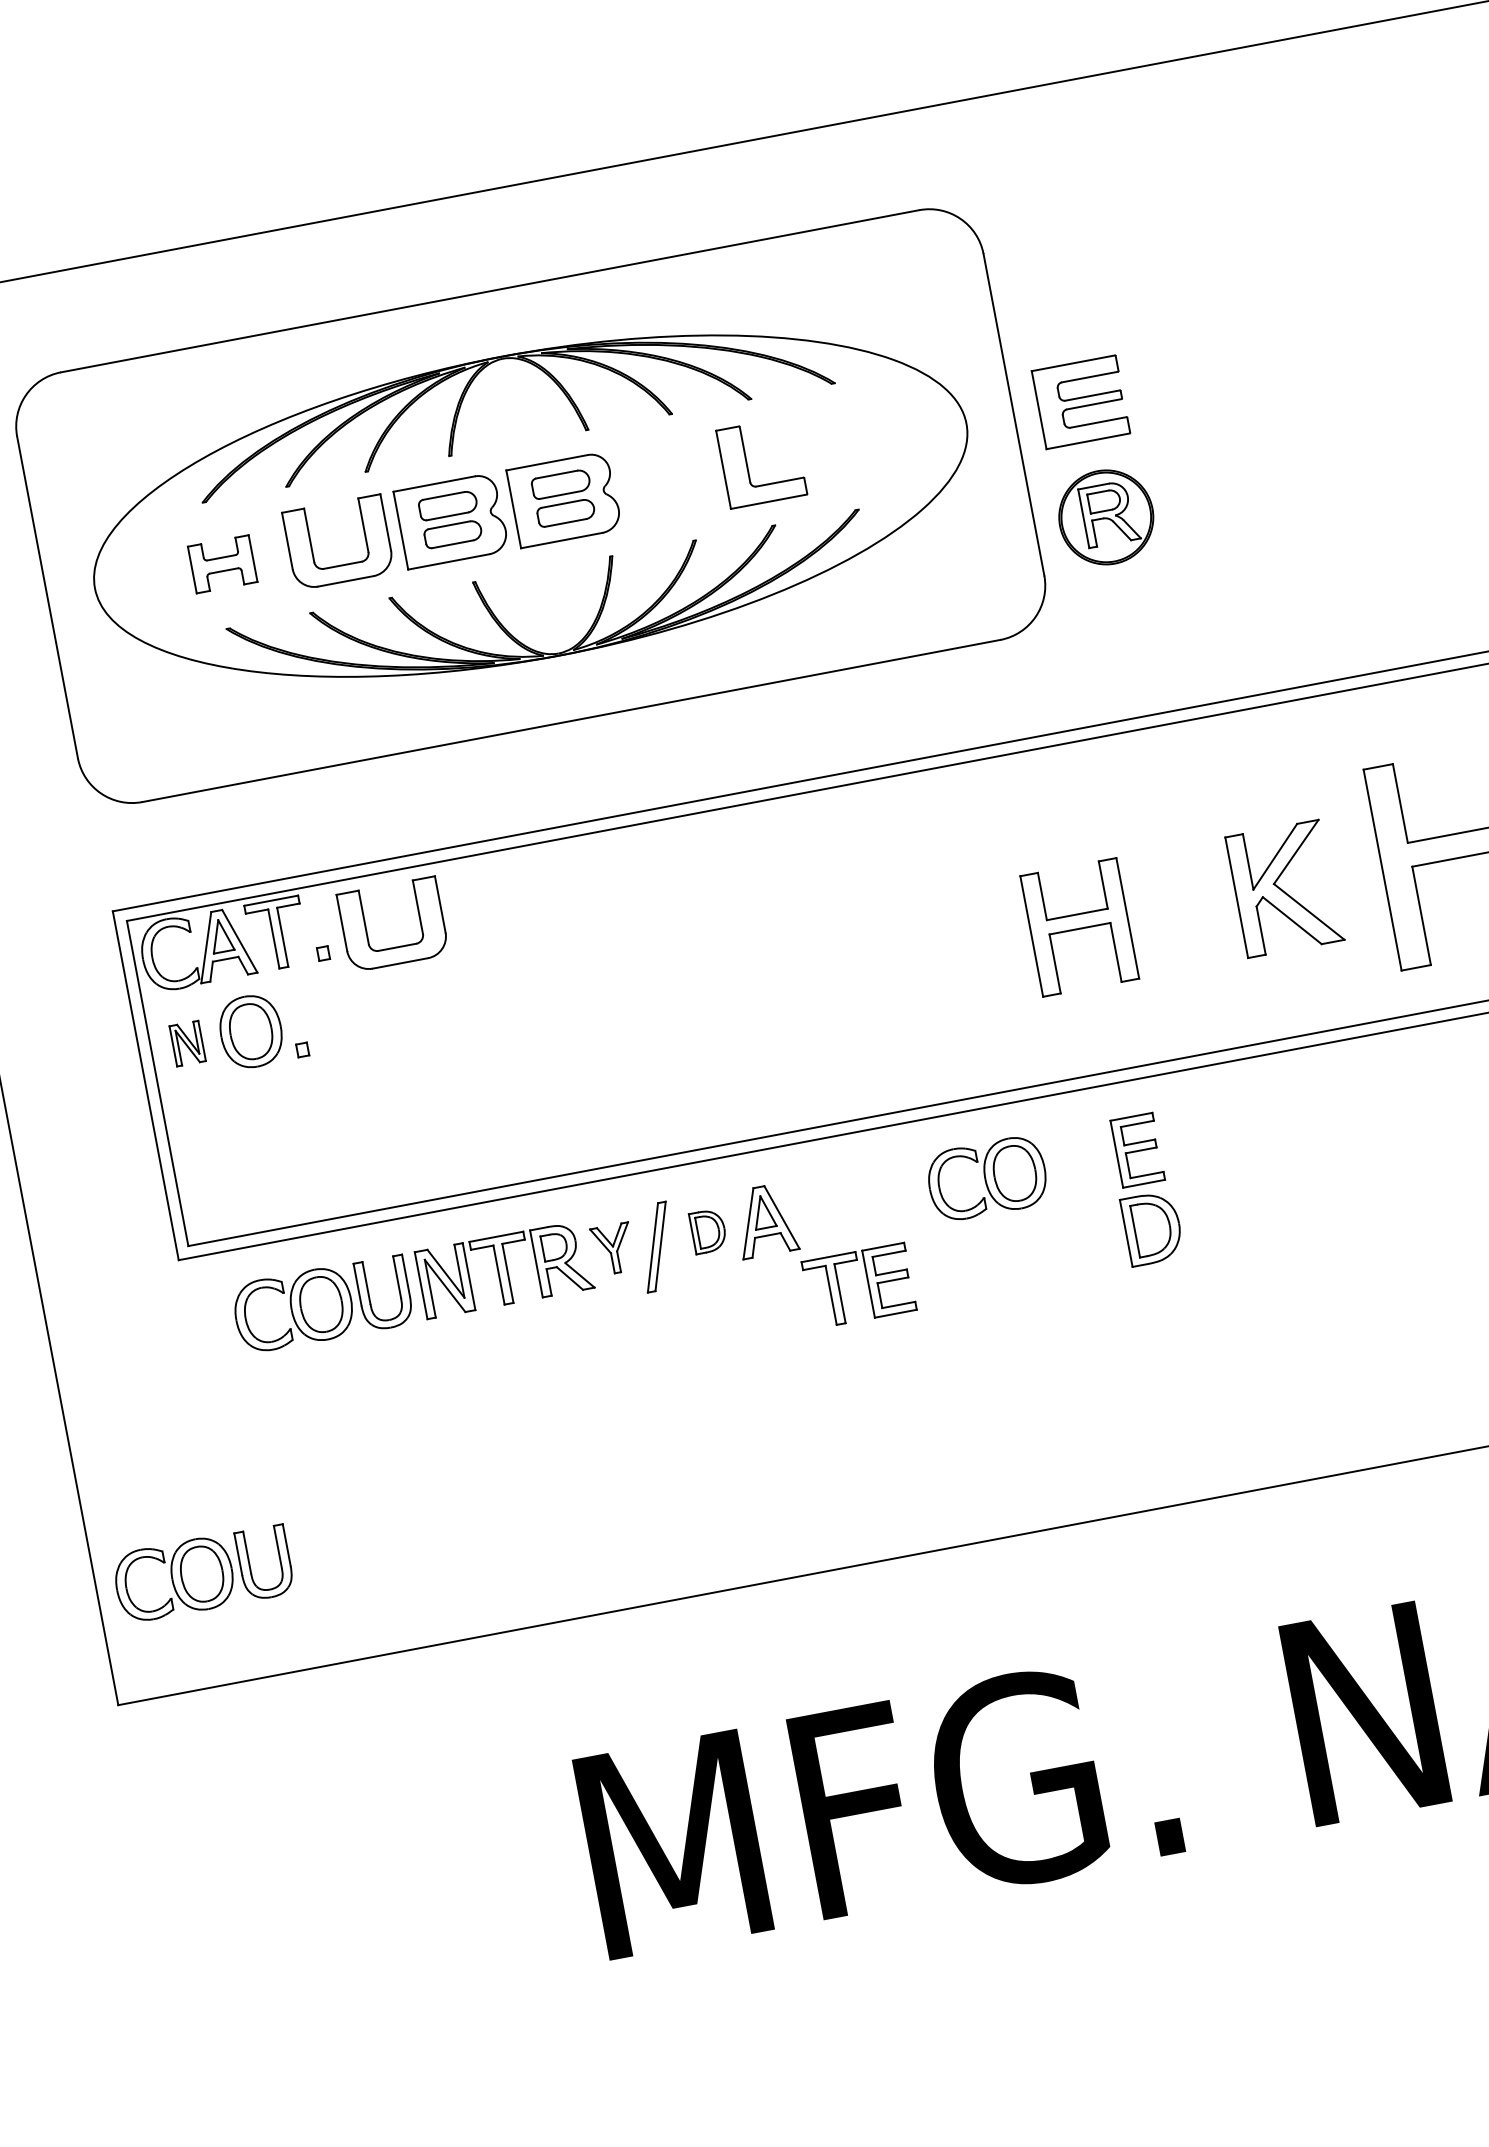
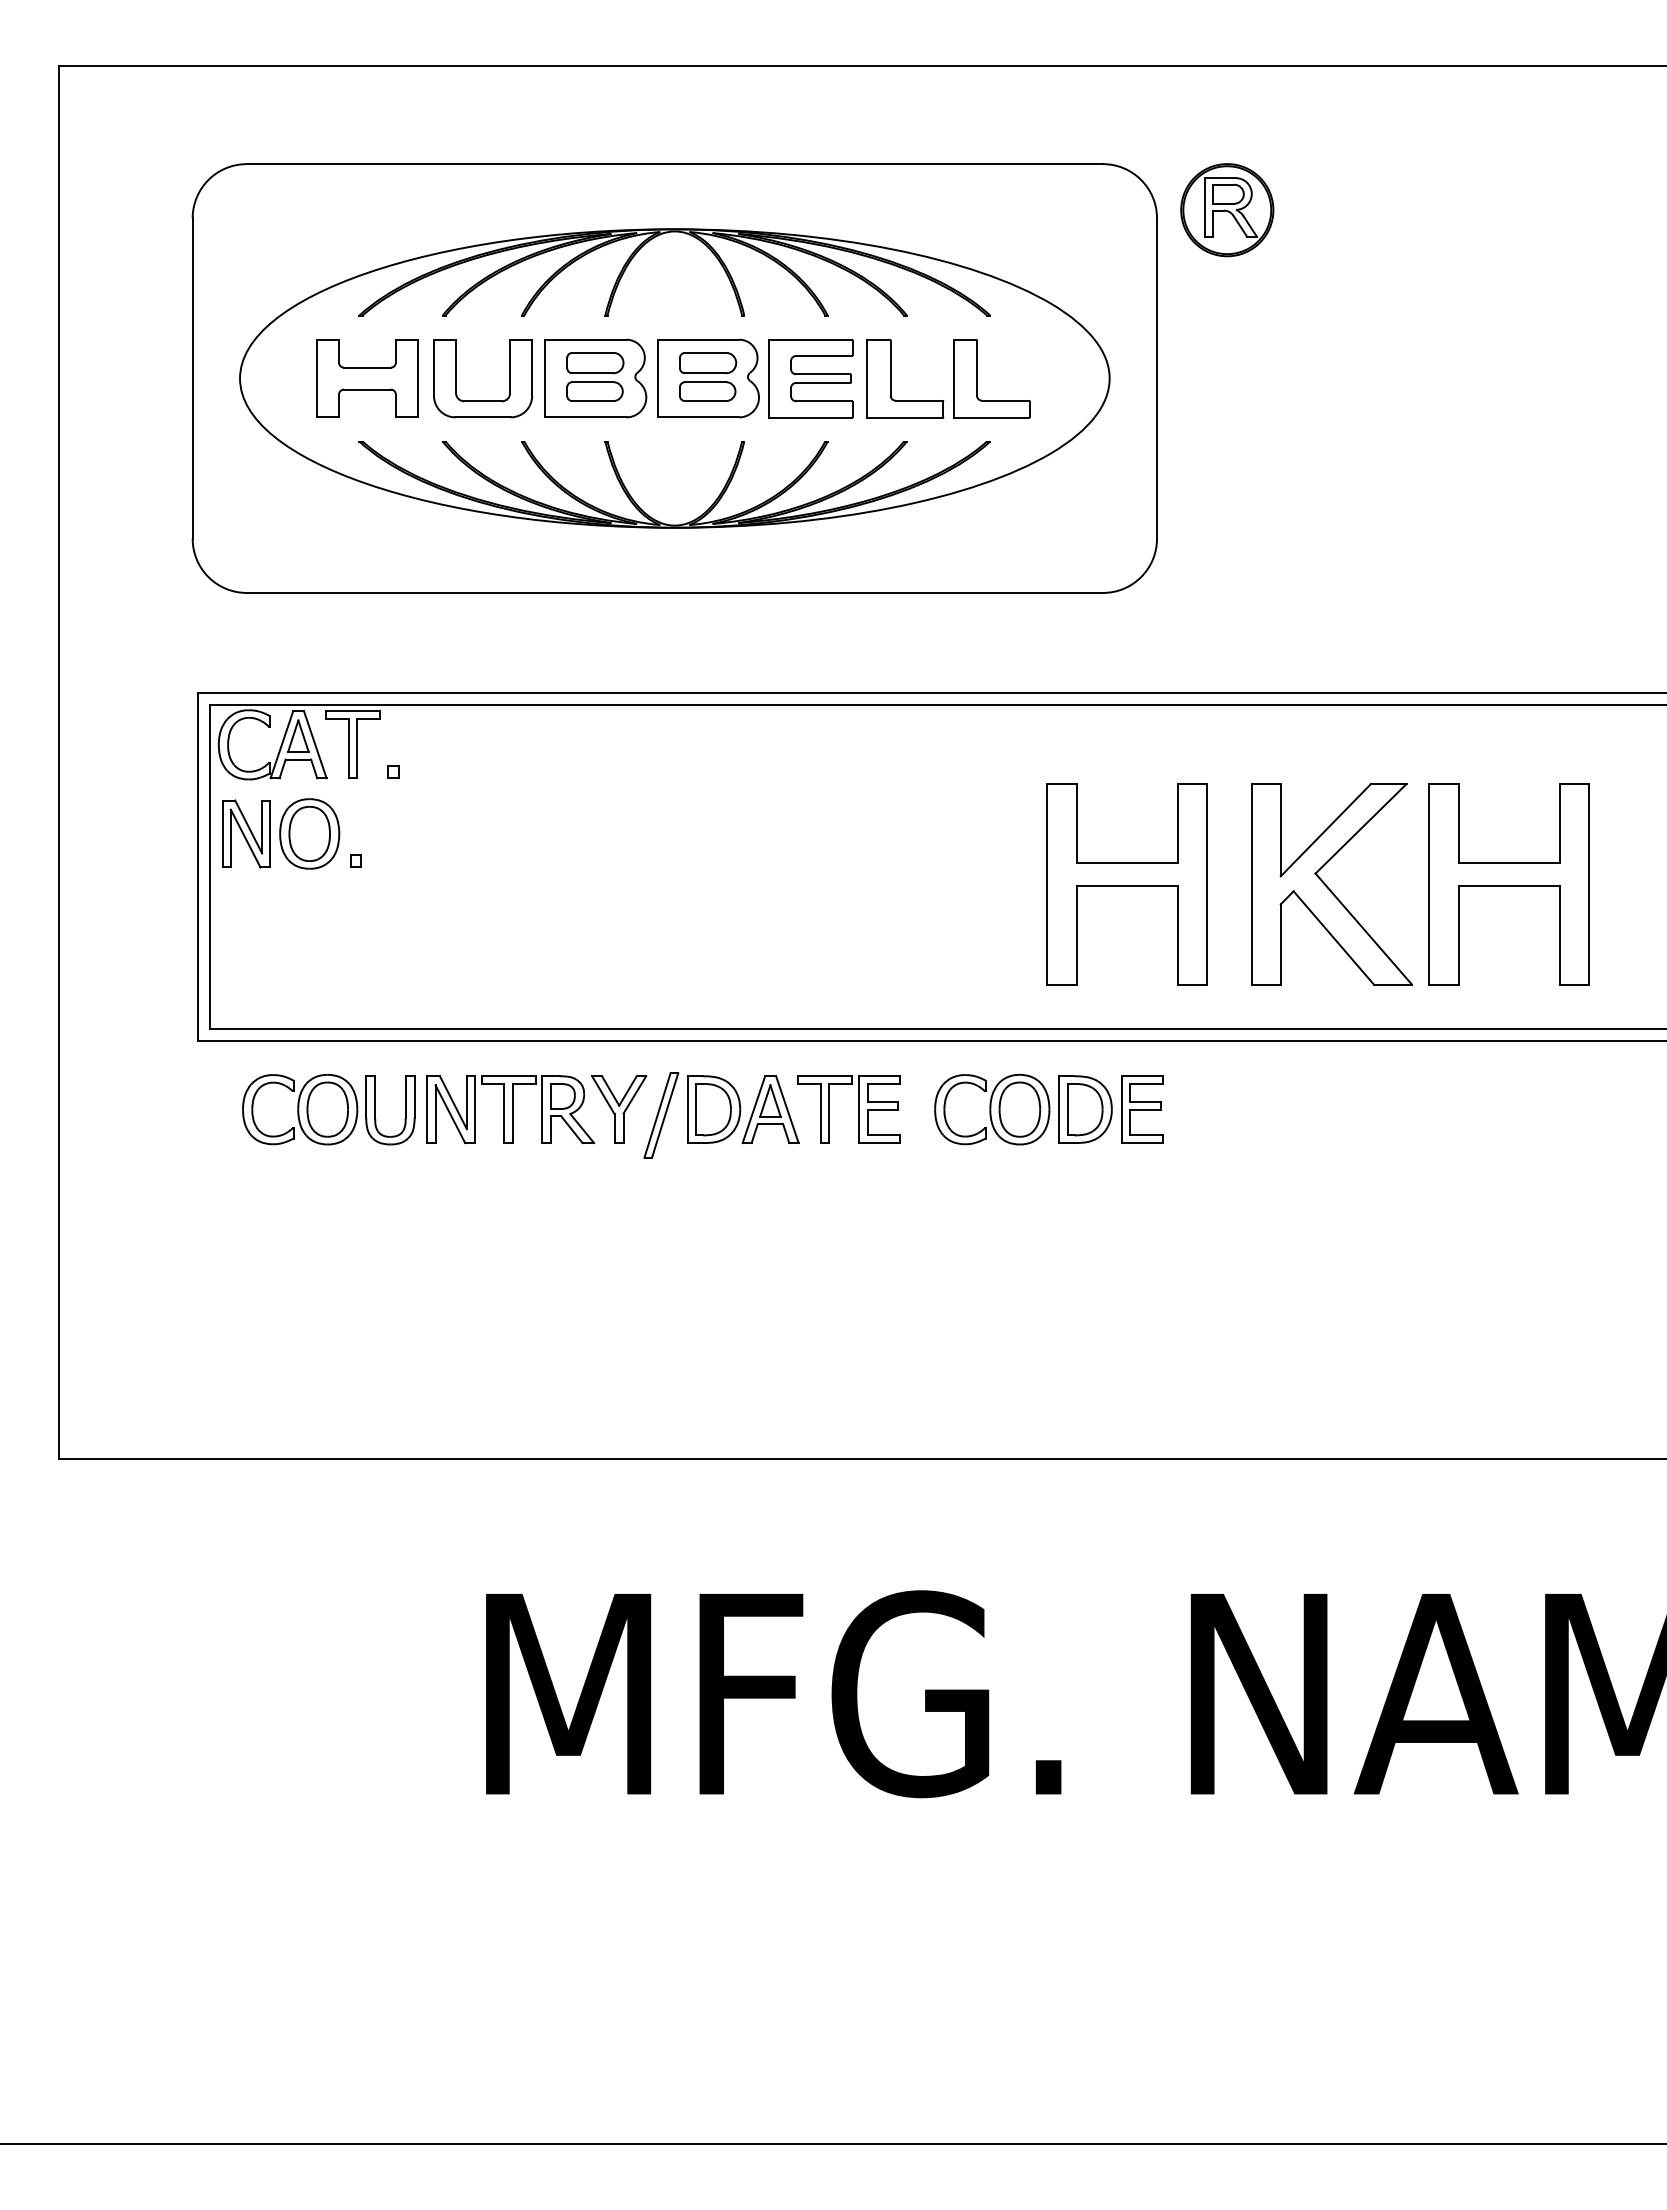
part: (1080, 402) -> (810, 378), moved
part: (834, 448) -> (977, 378), added
part: (1106, 517) -> (1227, 210), moved
part: (222, 564) -> (367, 378), size x1.67
part: (1284, 888) -> (1331, 884), size x1.67
part: (1079, 927) -> (1126, 884), size x1.67
part: (396, 946) -> (465, 778), removed
part: (187, 1043) -> (246, 833), size x1.67
part: (1152, 1228) -> (1085, 1109), moved
part: (708, 1231) -> (714, 1109), size x1.67
part: (613, 1249) -> (619, 1109), size x1.43
part: (868, 1284) -> (858, 1109), moved
part: (202, 1573) -> (164, 1347), removed

